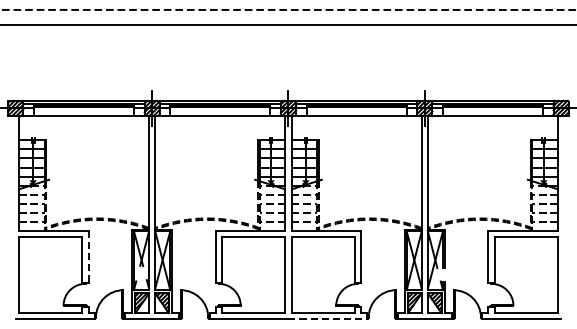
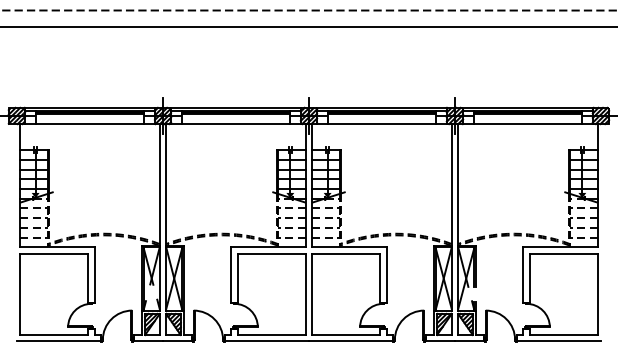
line: (88, 256) -> (94, 274), dashed -> solid
line: (328, 319) -> (351, 341), dashed -> solid

